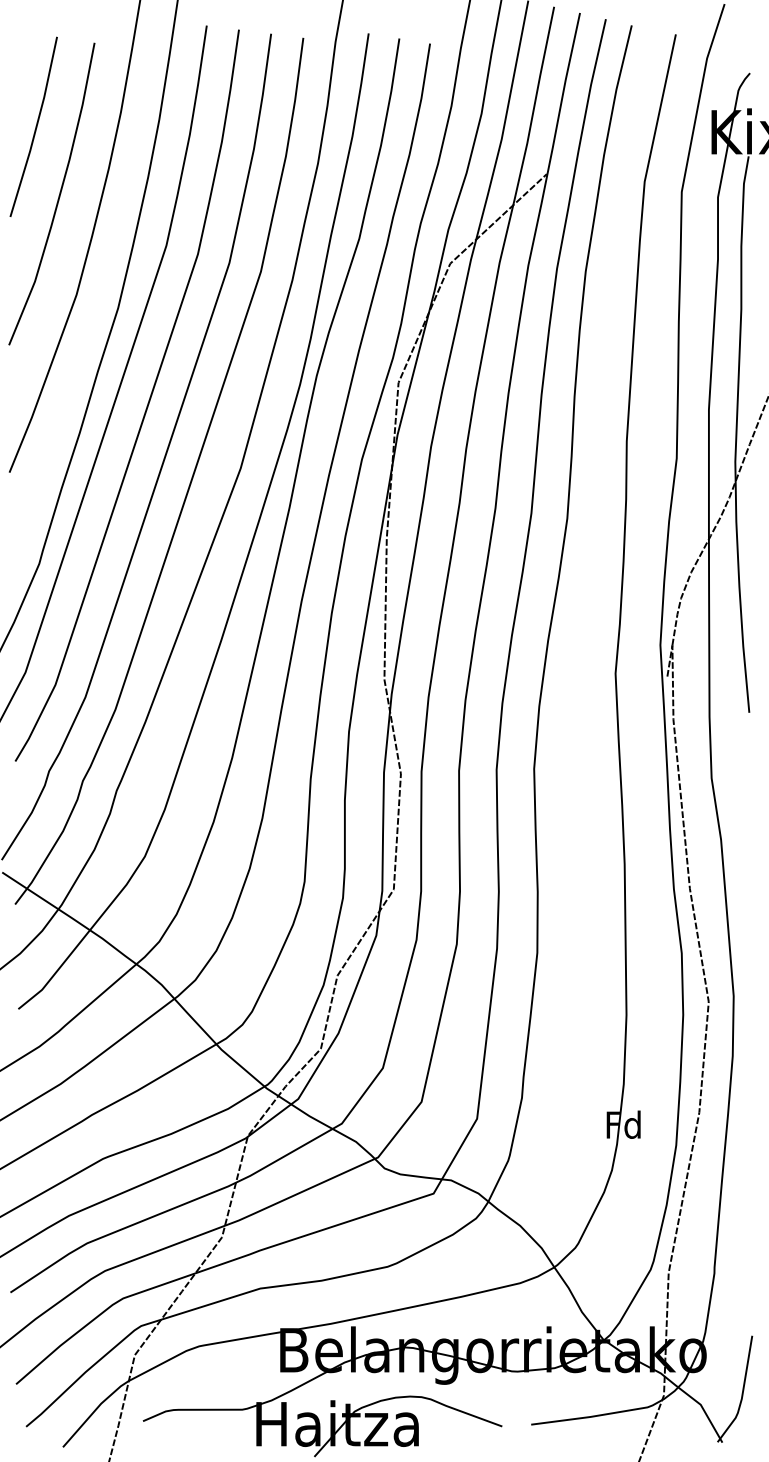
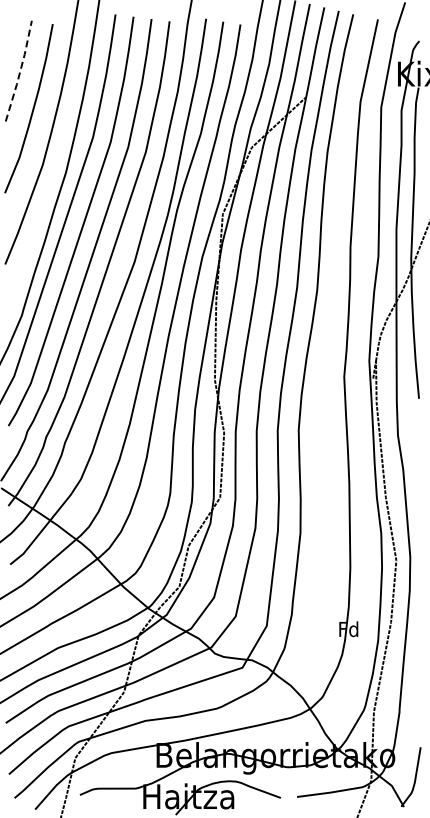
line: (36, 127) -> (20, 71), solid -> dashed

